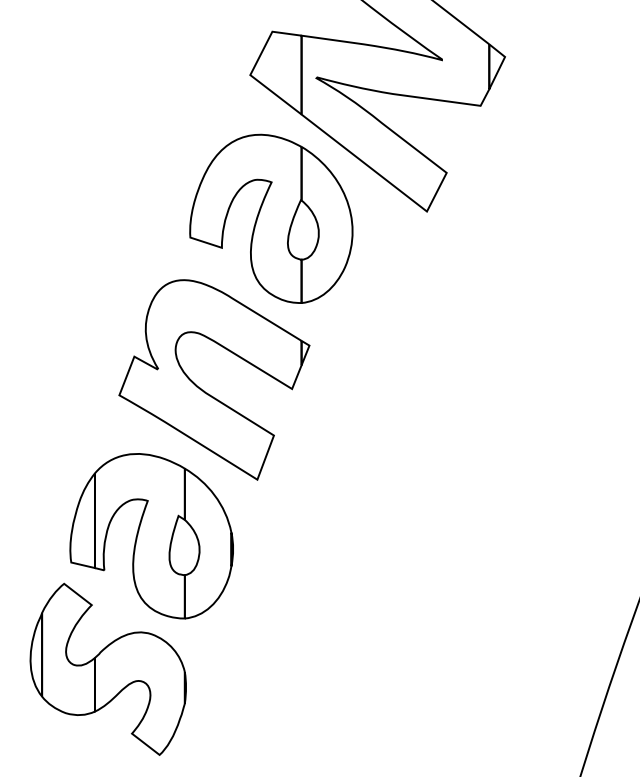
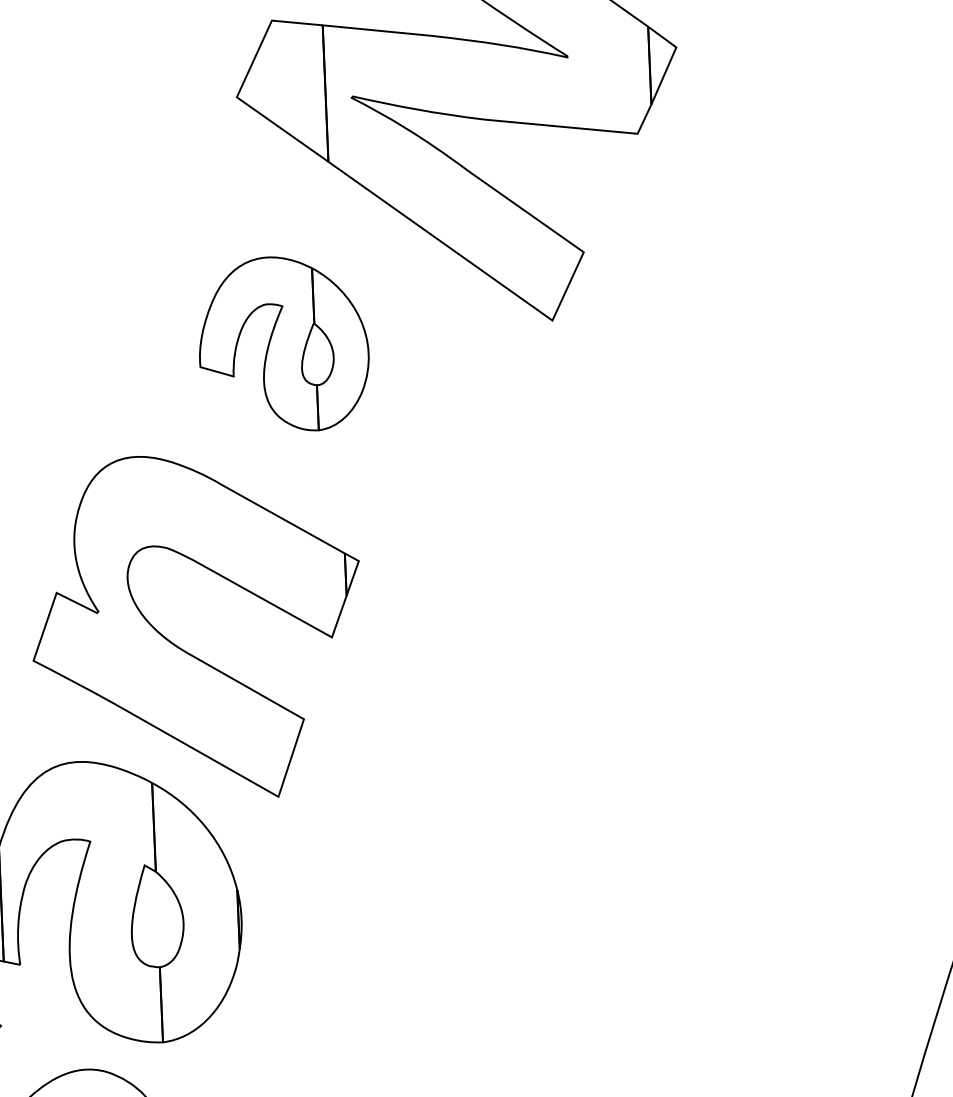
part: (271, 218) -> (283, 343), size x0.6

